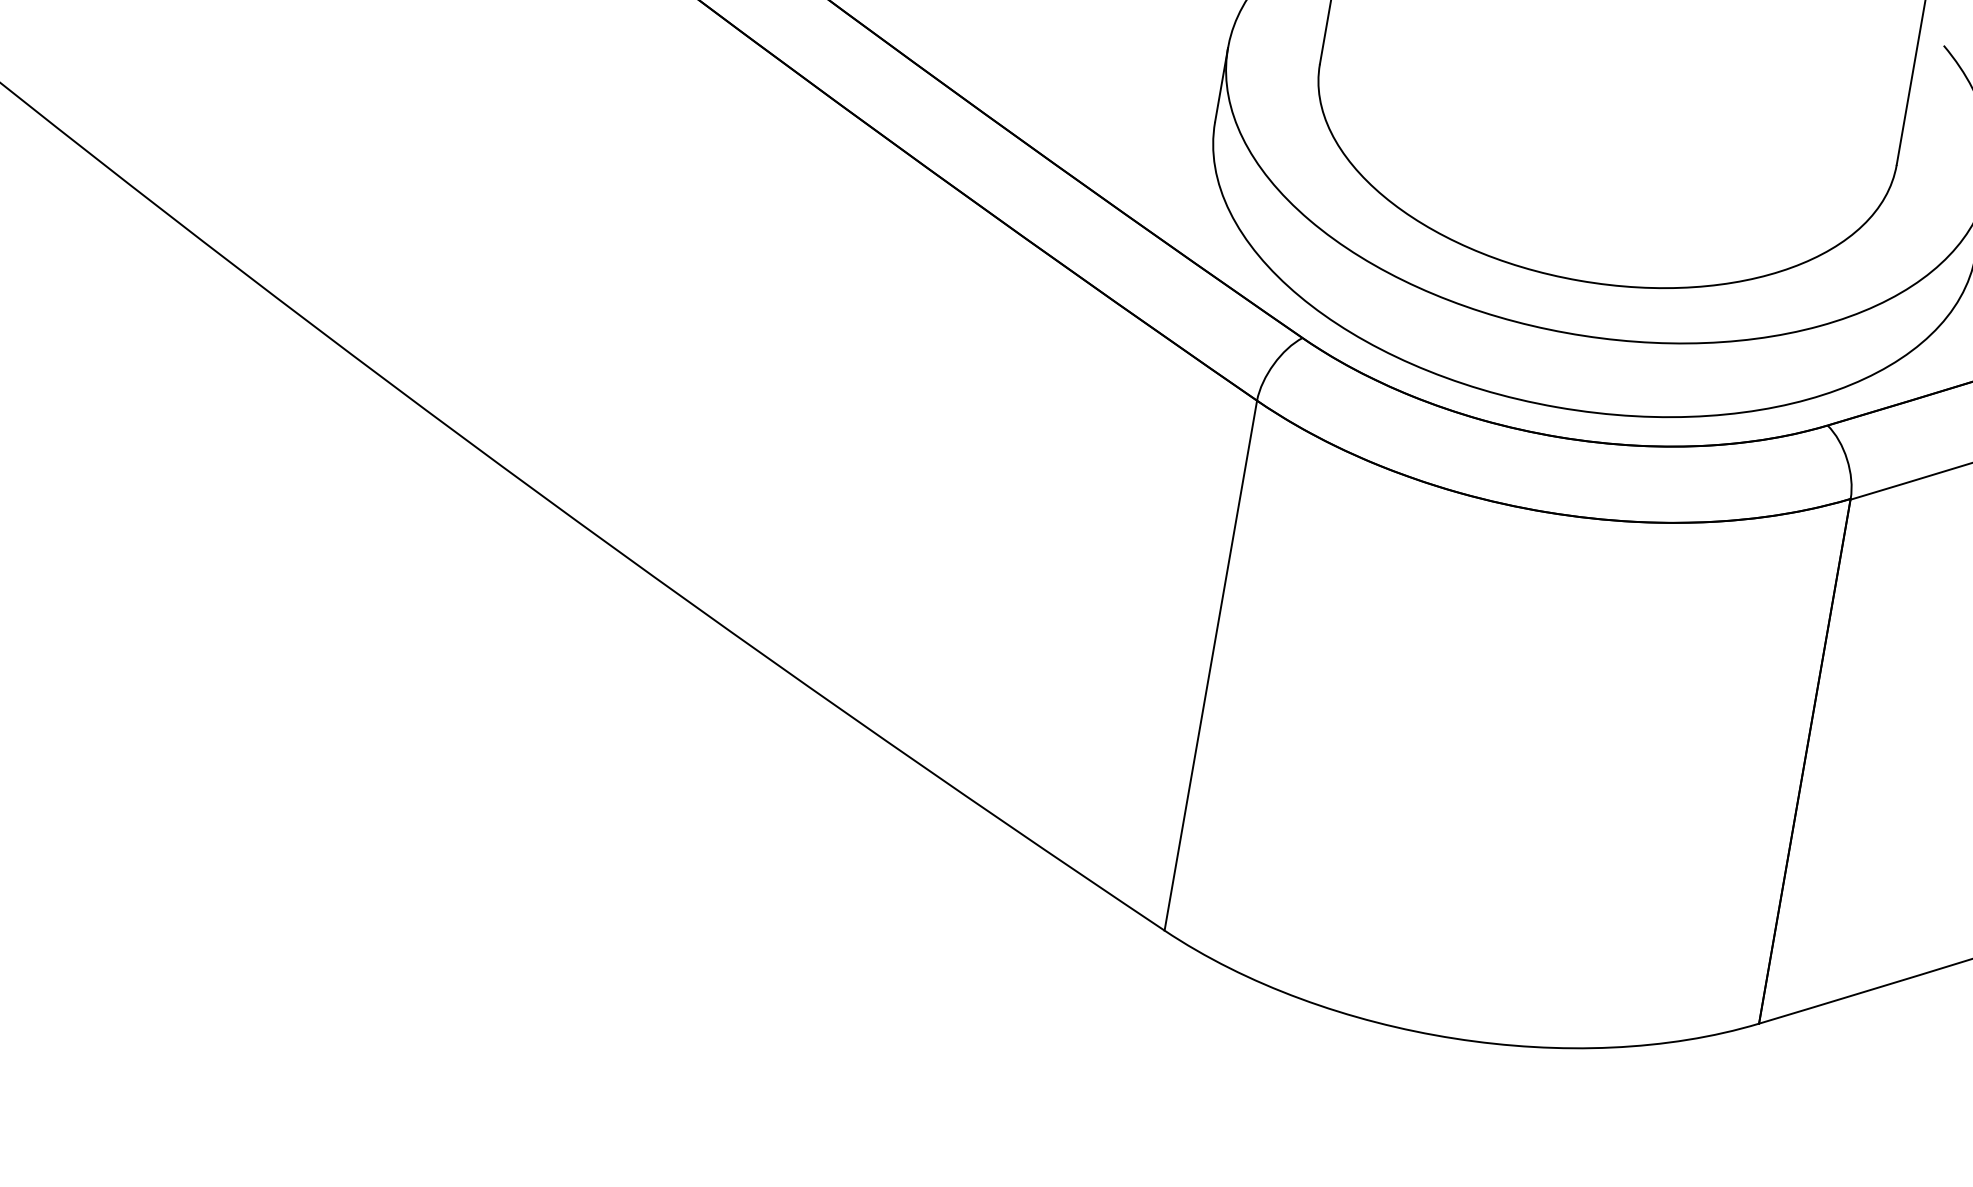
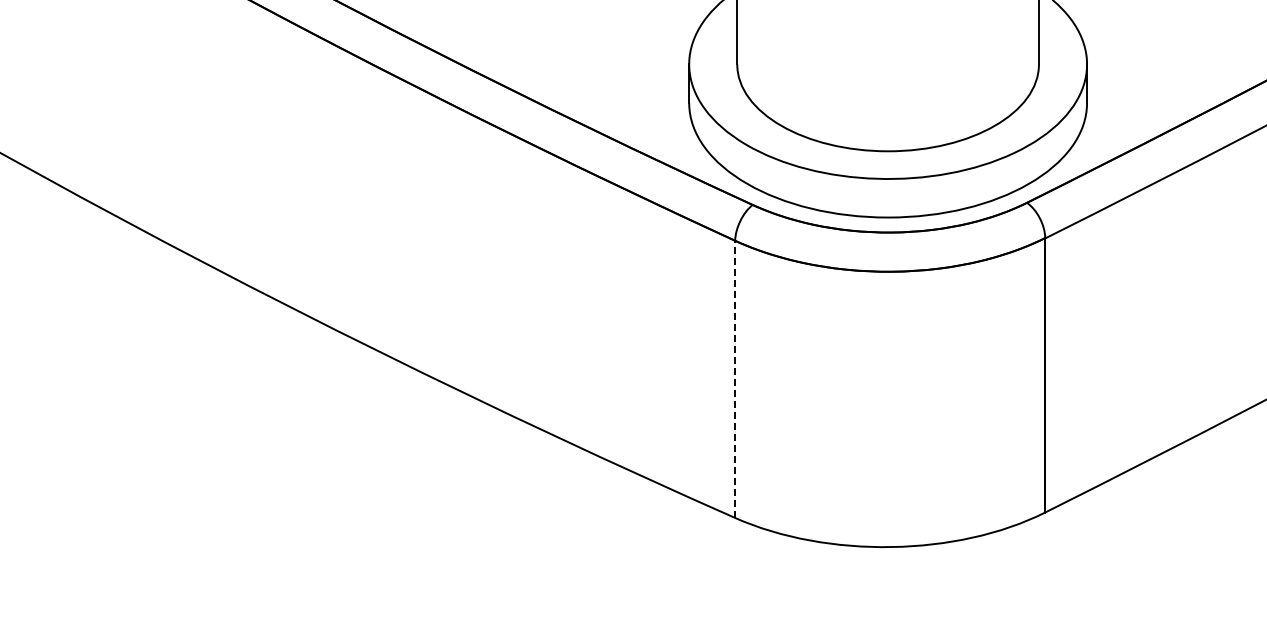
line: (1211, 665) -> (735, 379), solid -> dashed

